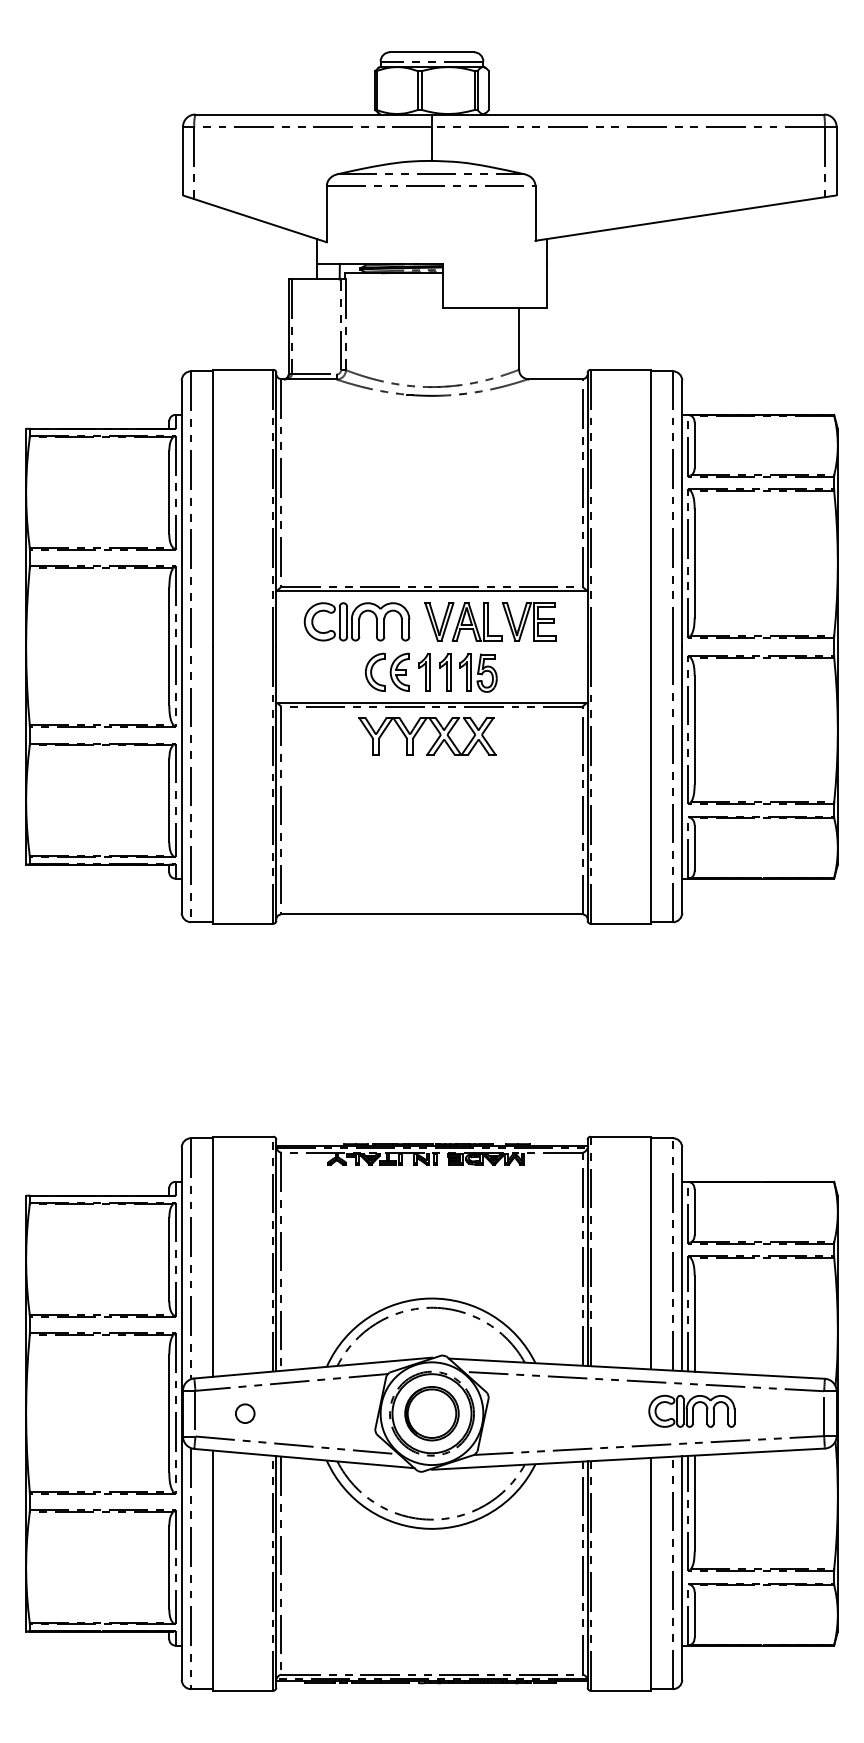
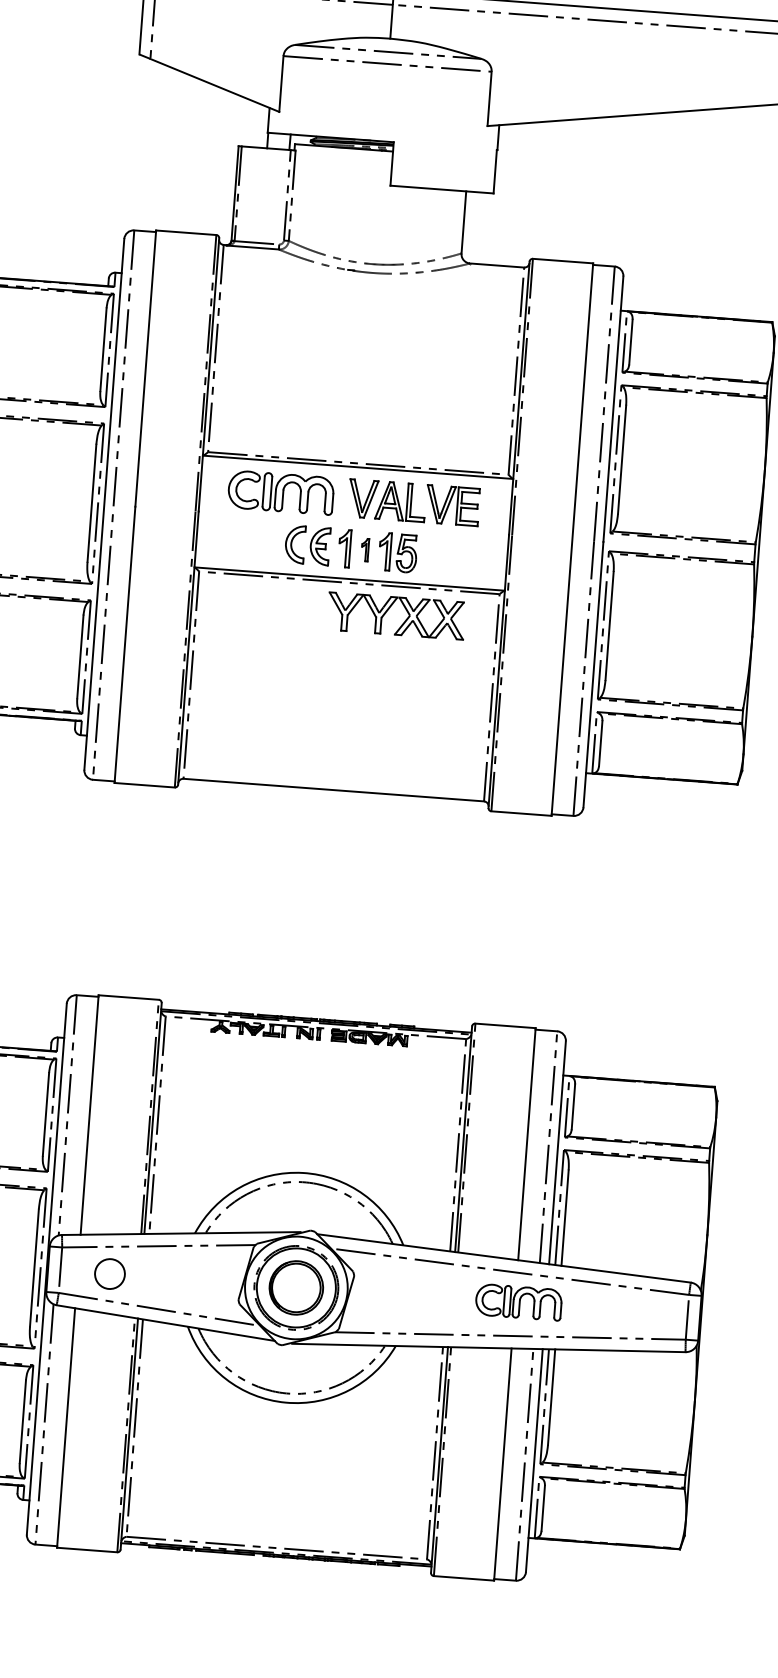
part: (445, 672) -> (365, 549), size x0.6
part: (434, 742) -> (403, 622), moved
part: (691, 1410) -> (518, 1301), moved
circle: (245, 1413) -> (110, 1273), size x1.6

